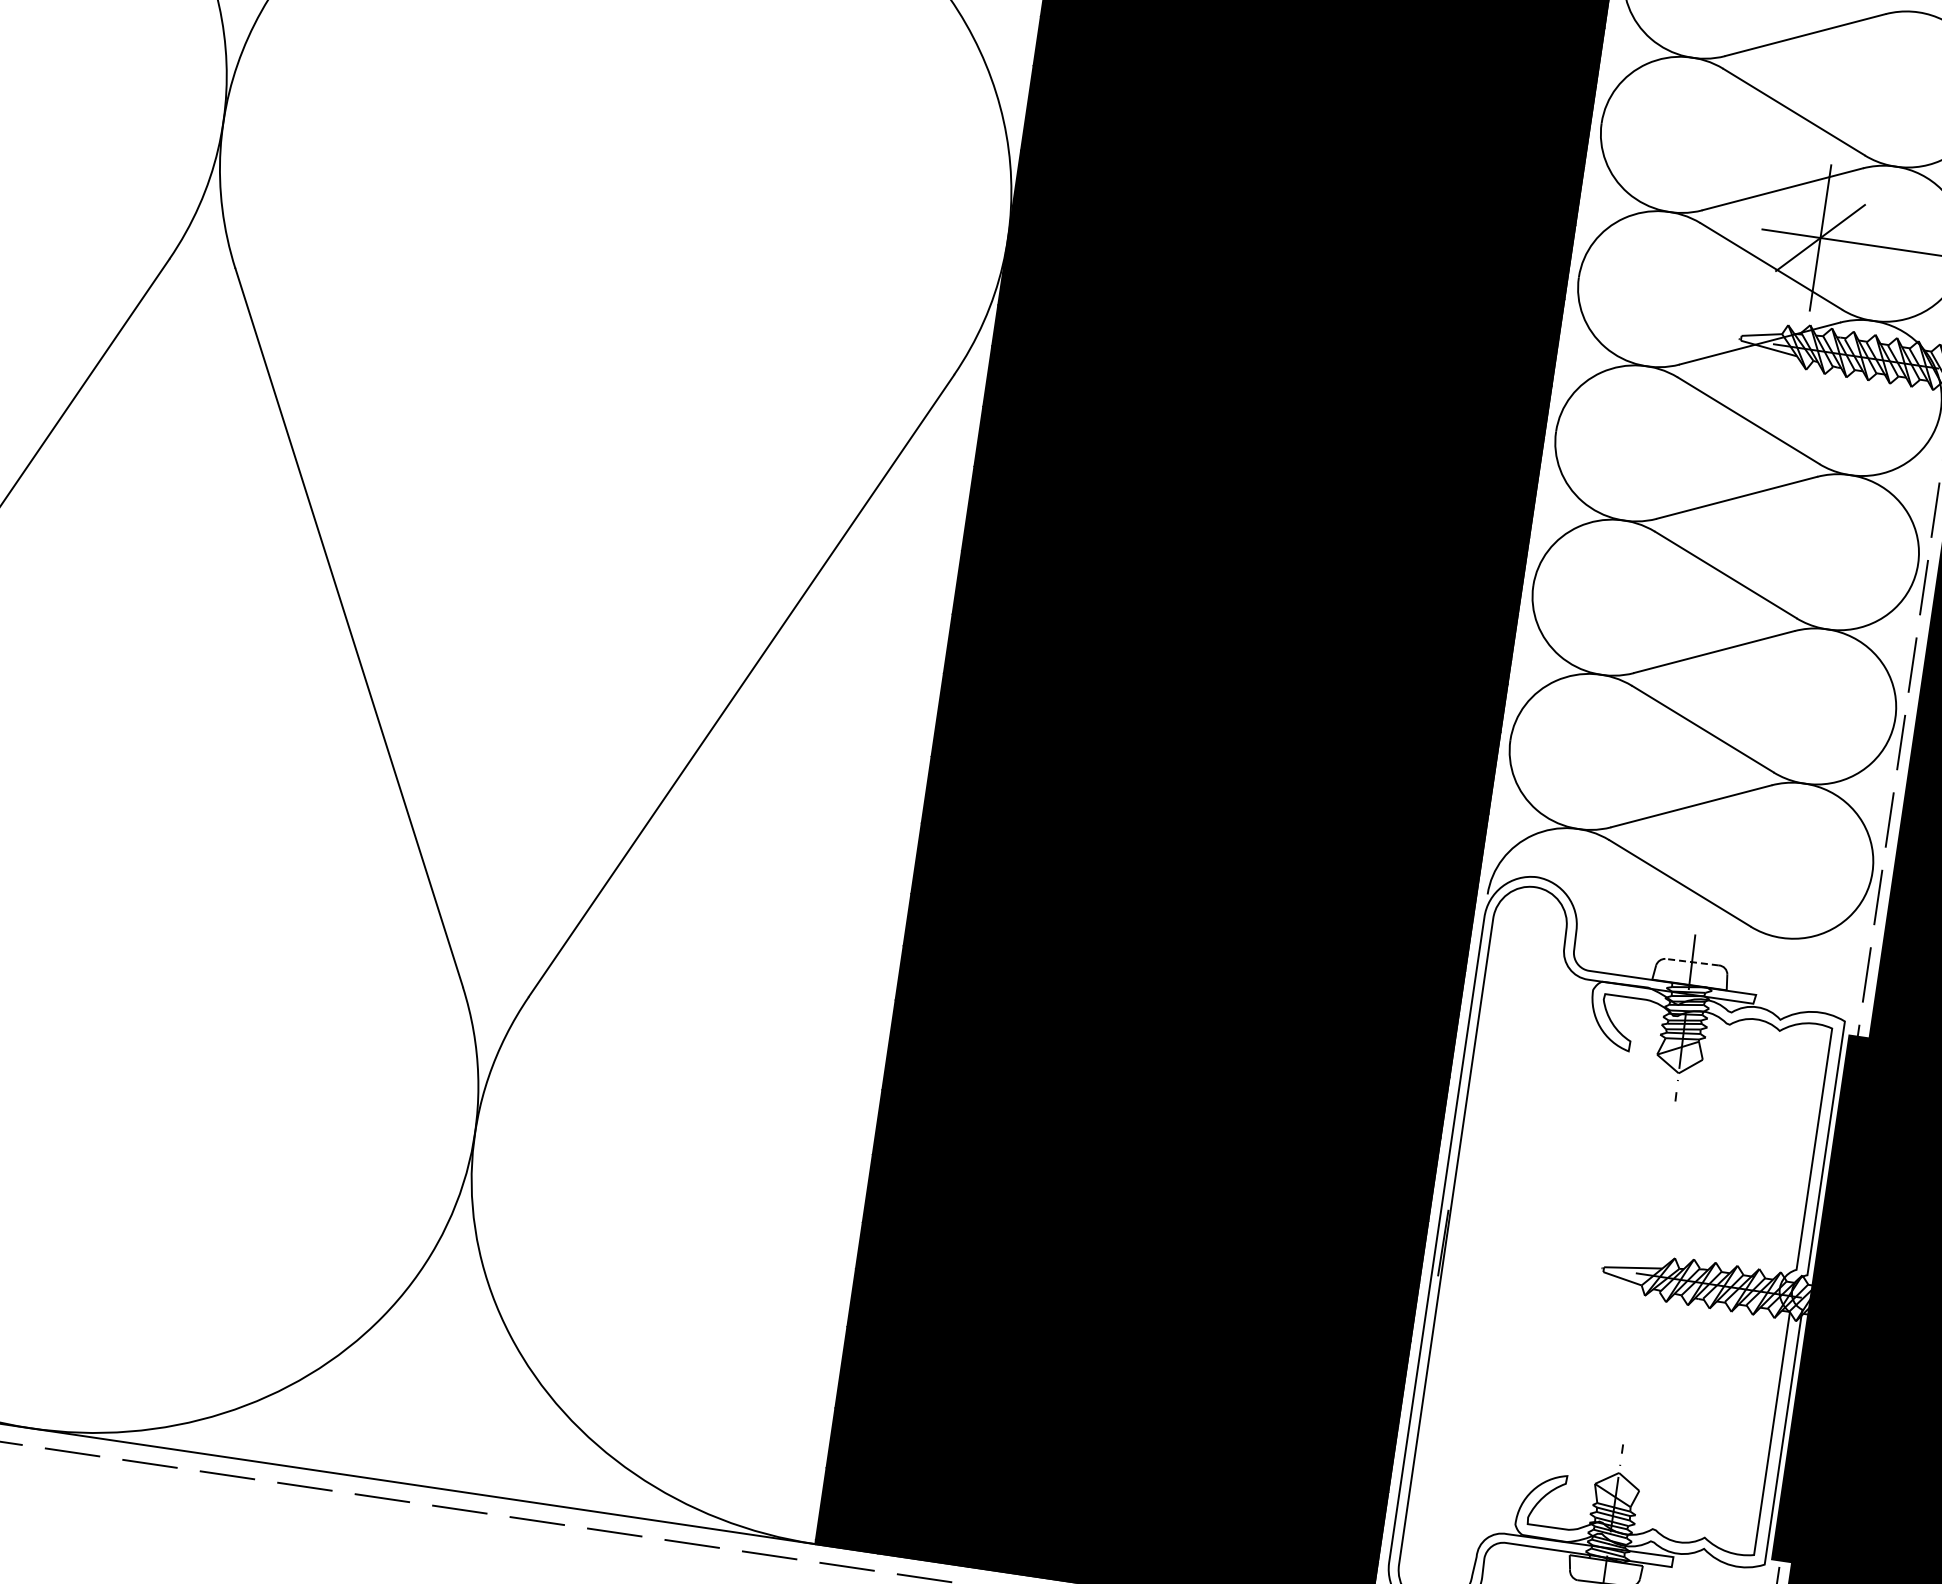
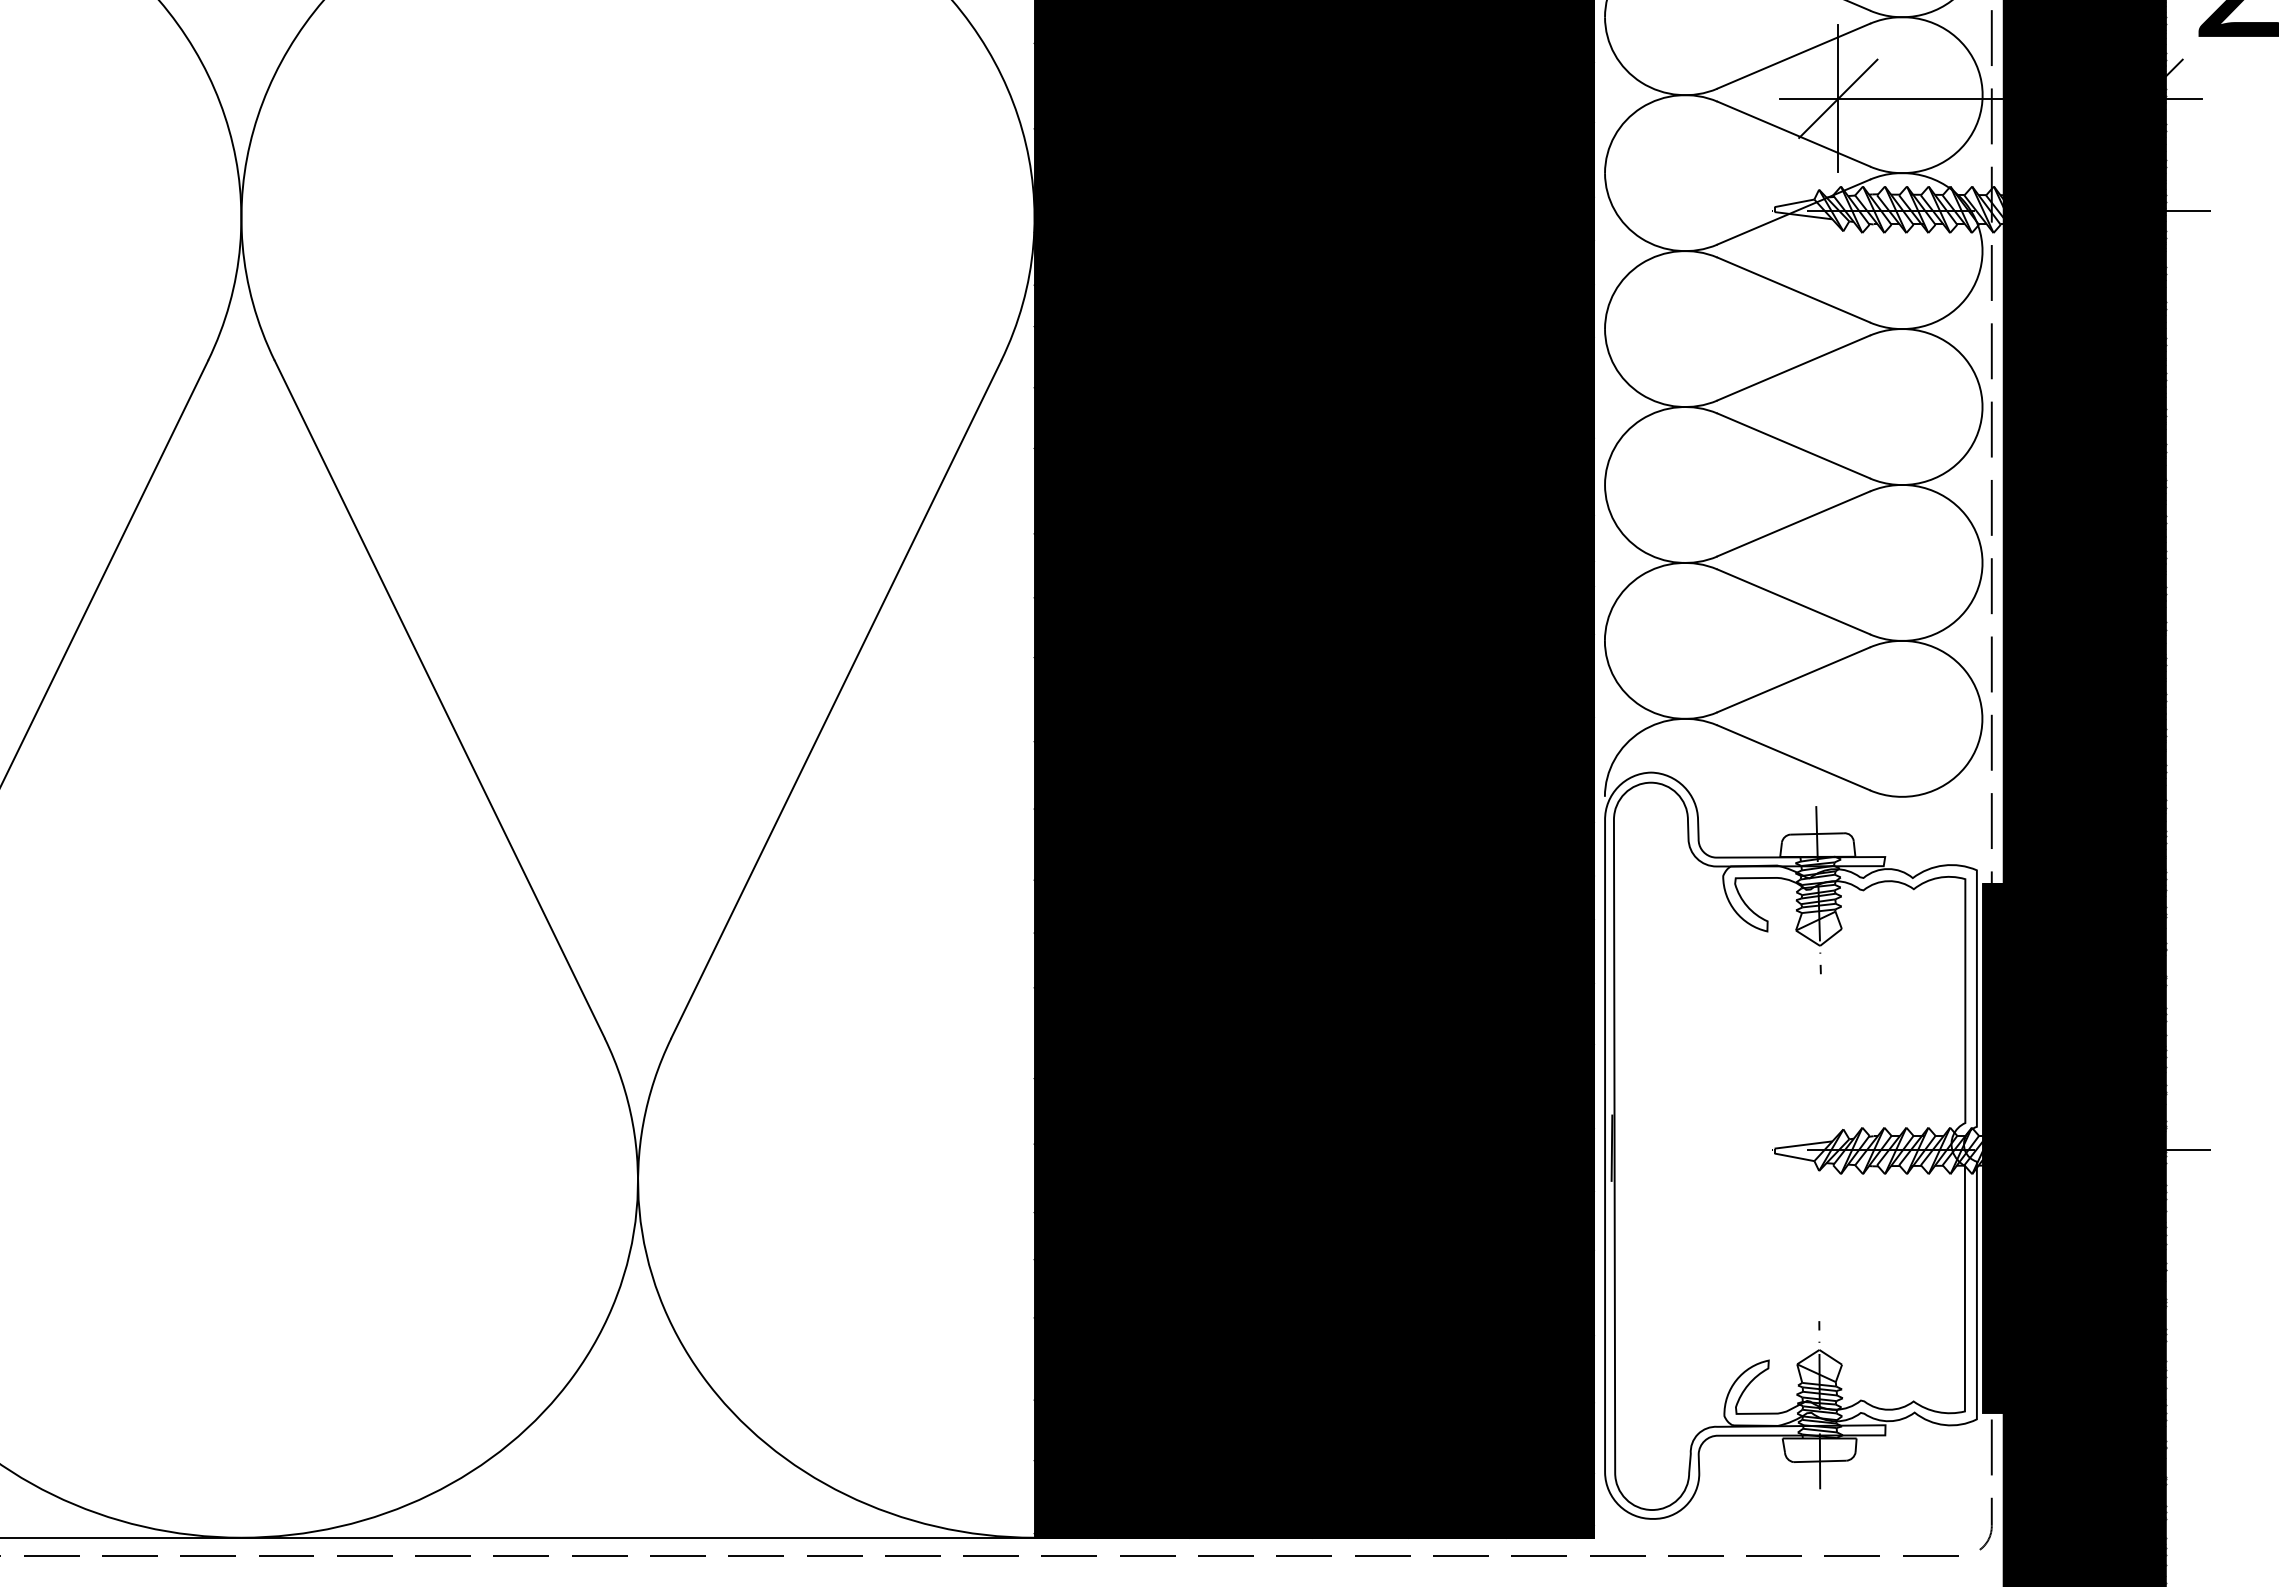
line: (1692, 961) -> (1817, 833), dashed -> solid

